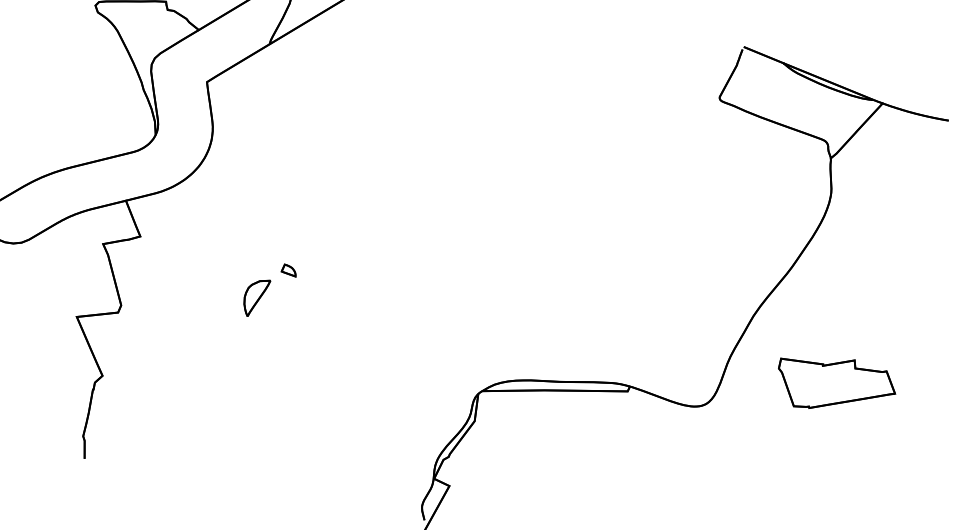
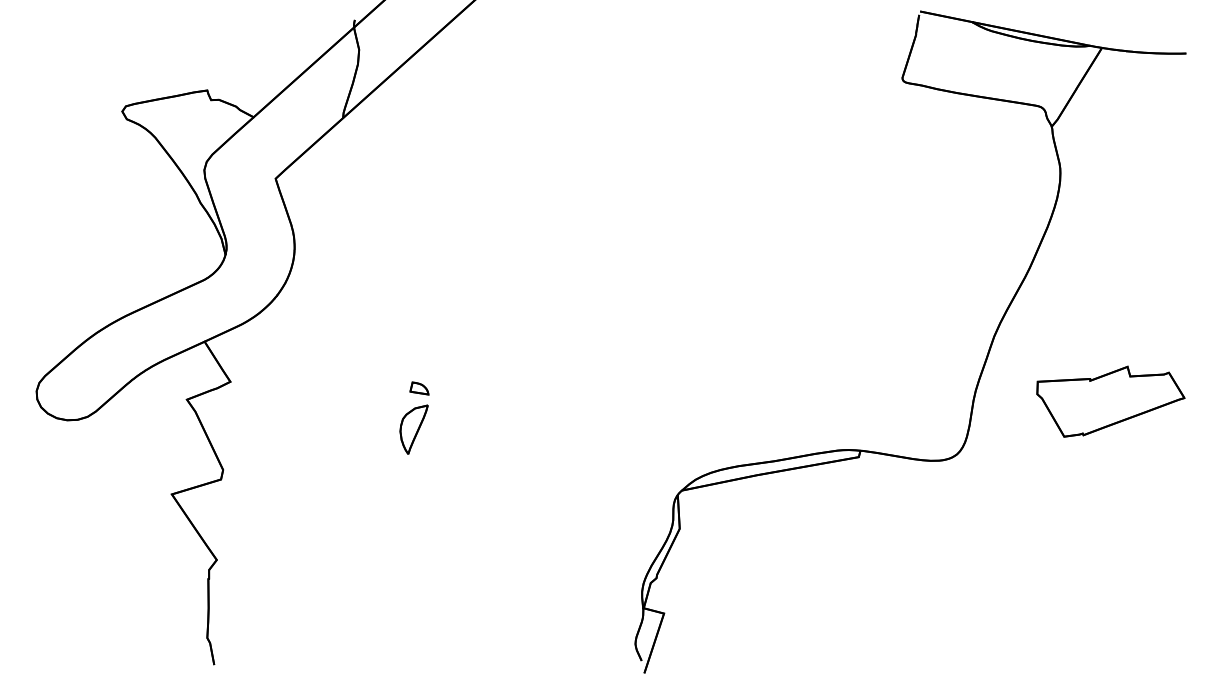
part: (255, 297) -> (413, 429), moved

